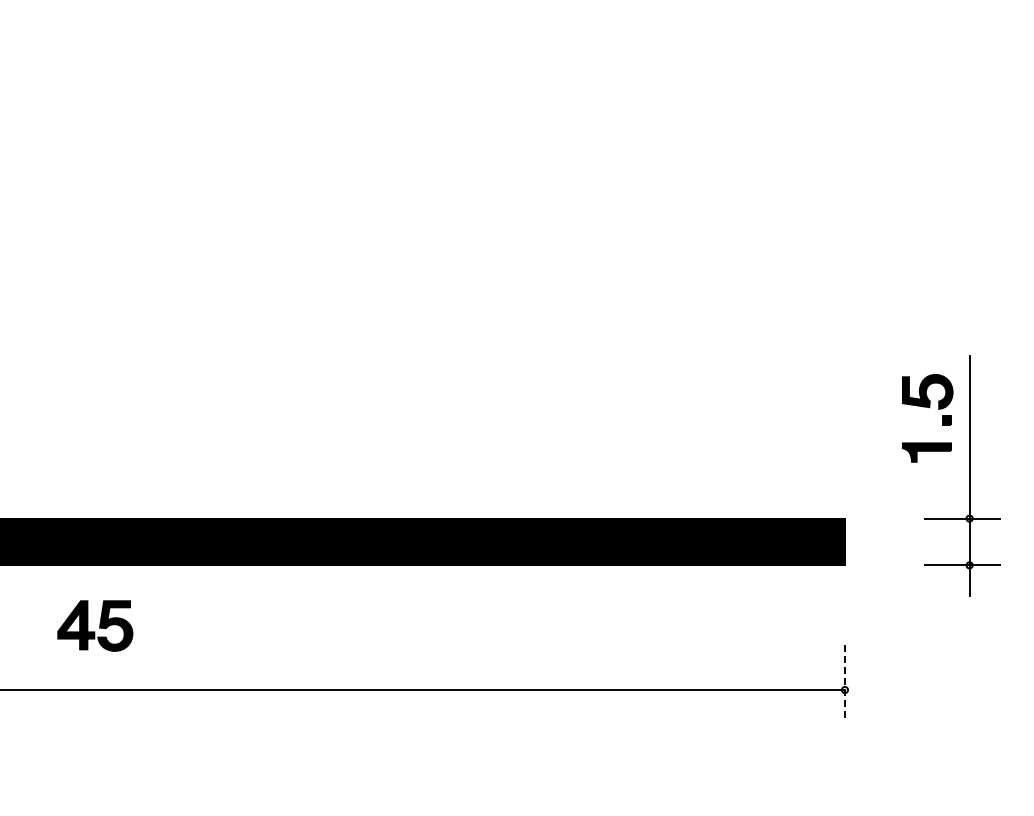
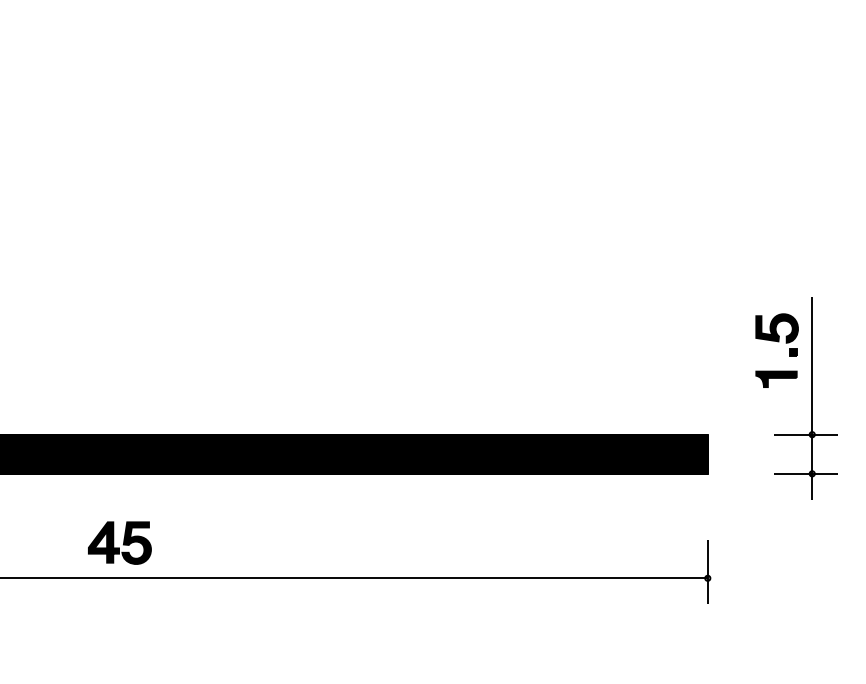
part: (95, 625) -> (120, 542), moved
line: (844, 683) -> (707, 572), dashed -> solid

